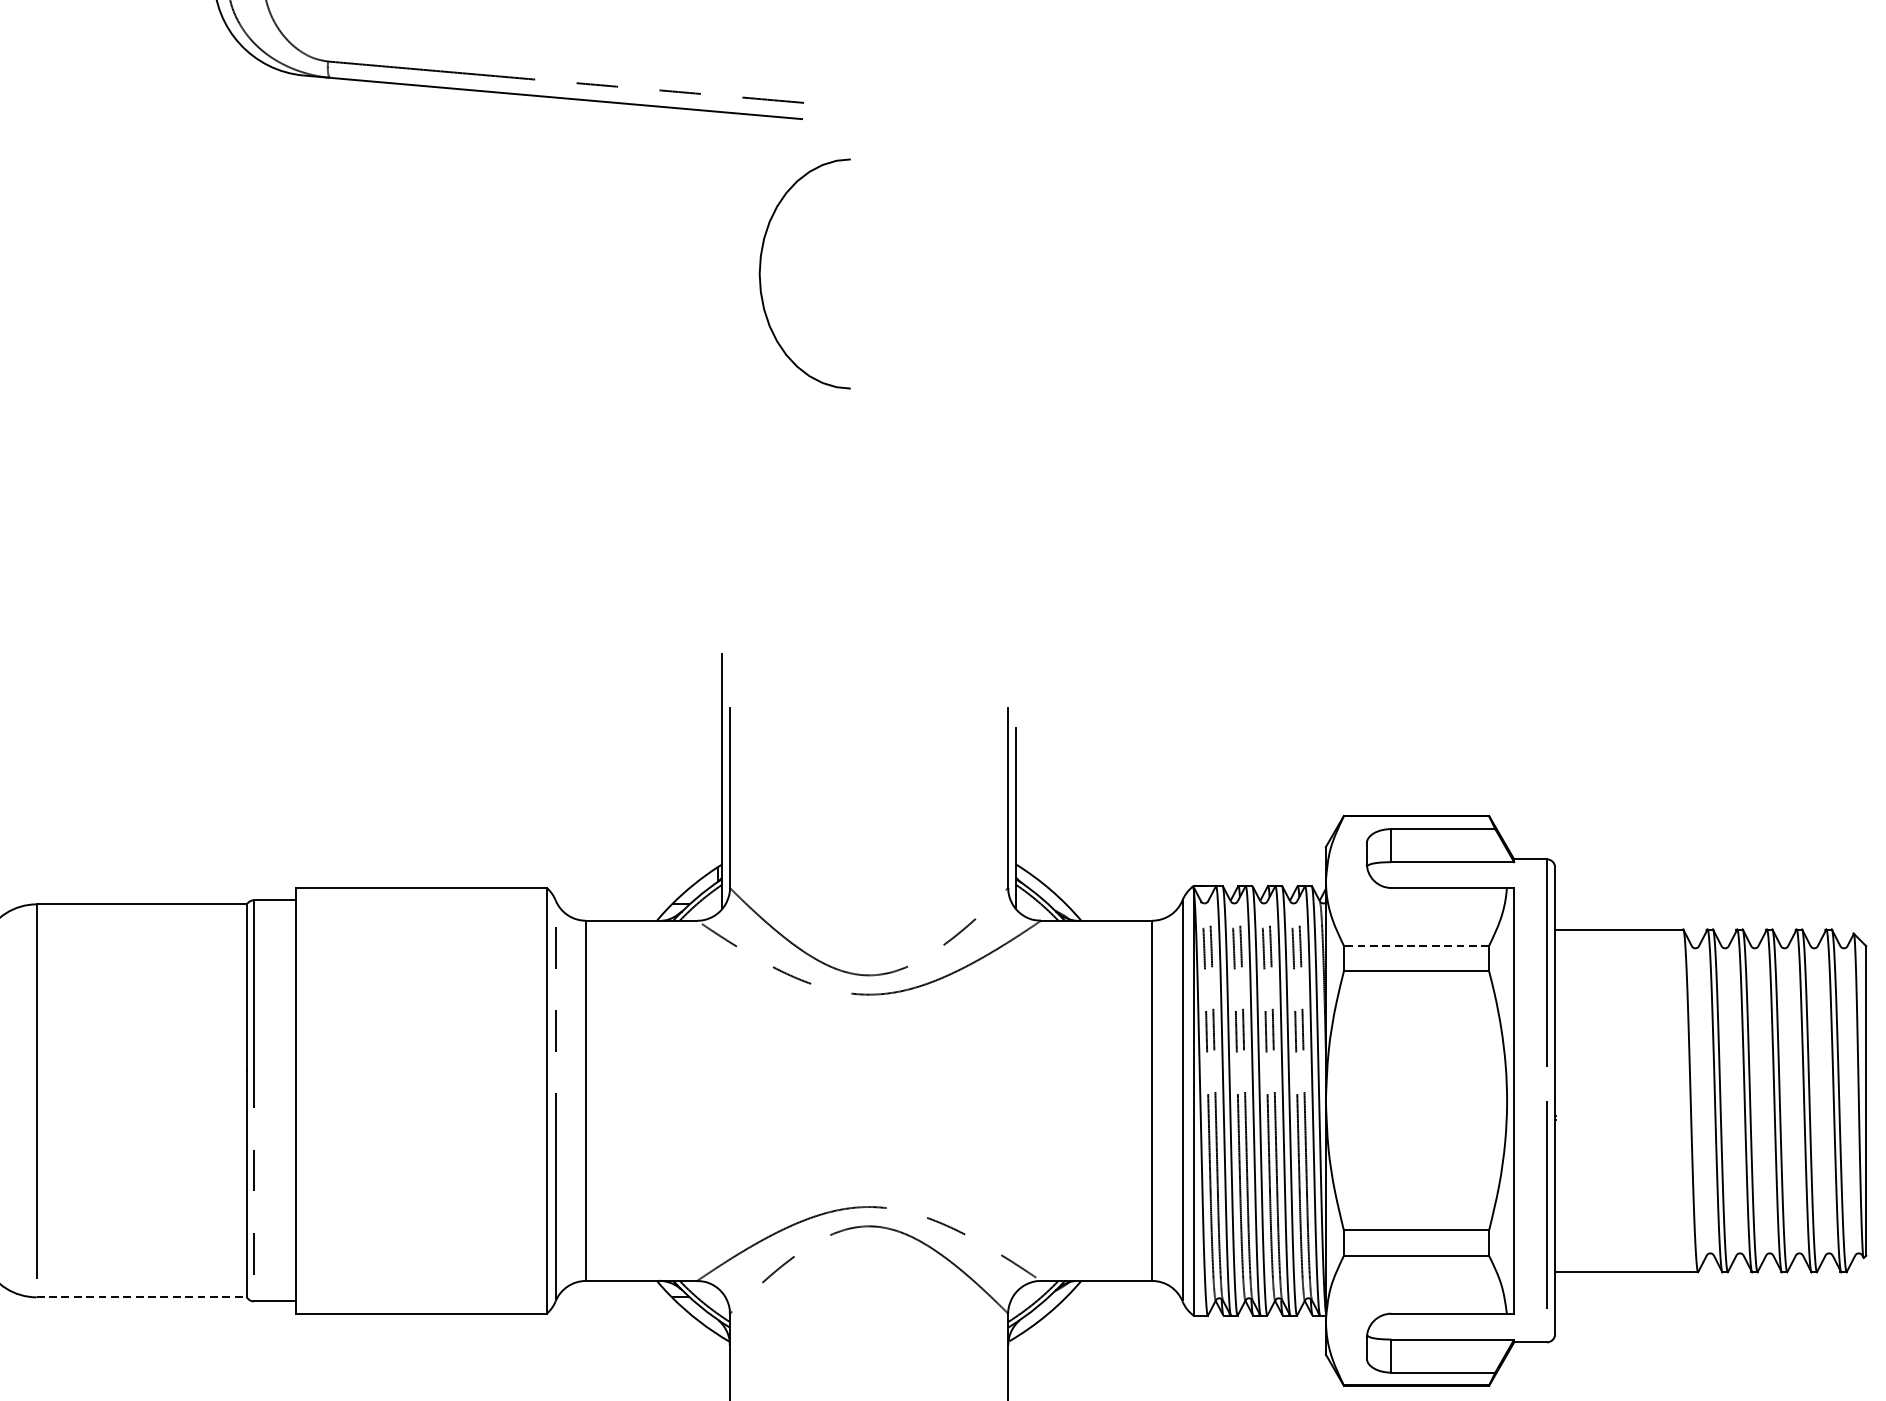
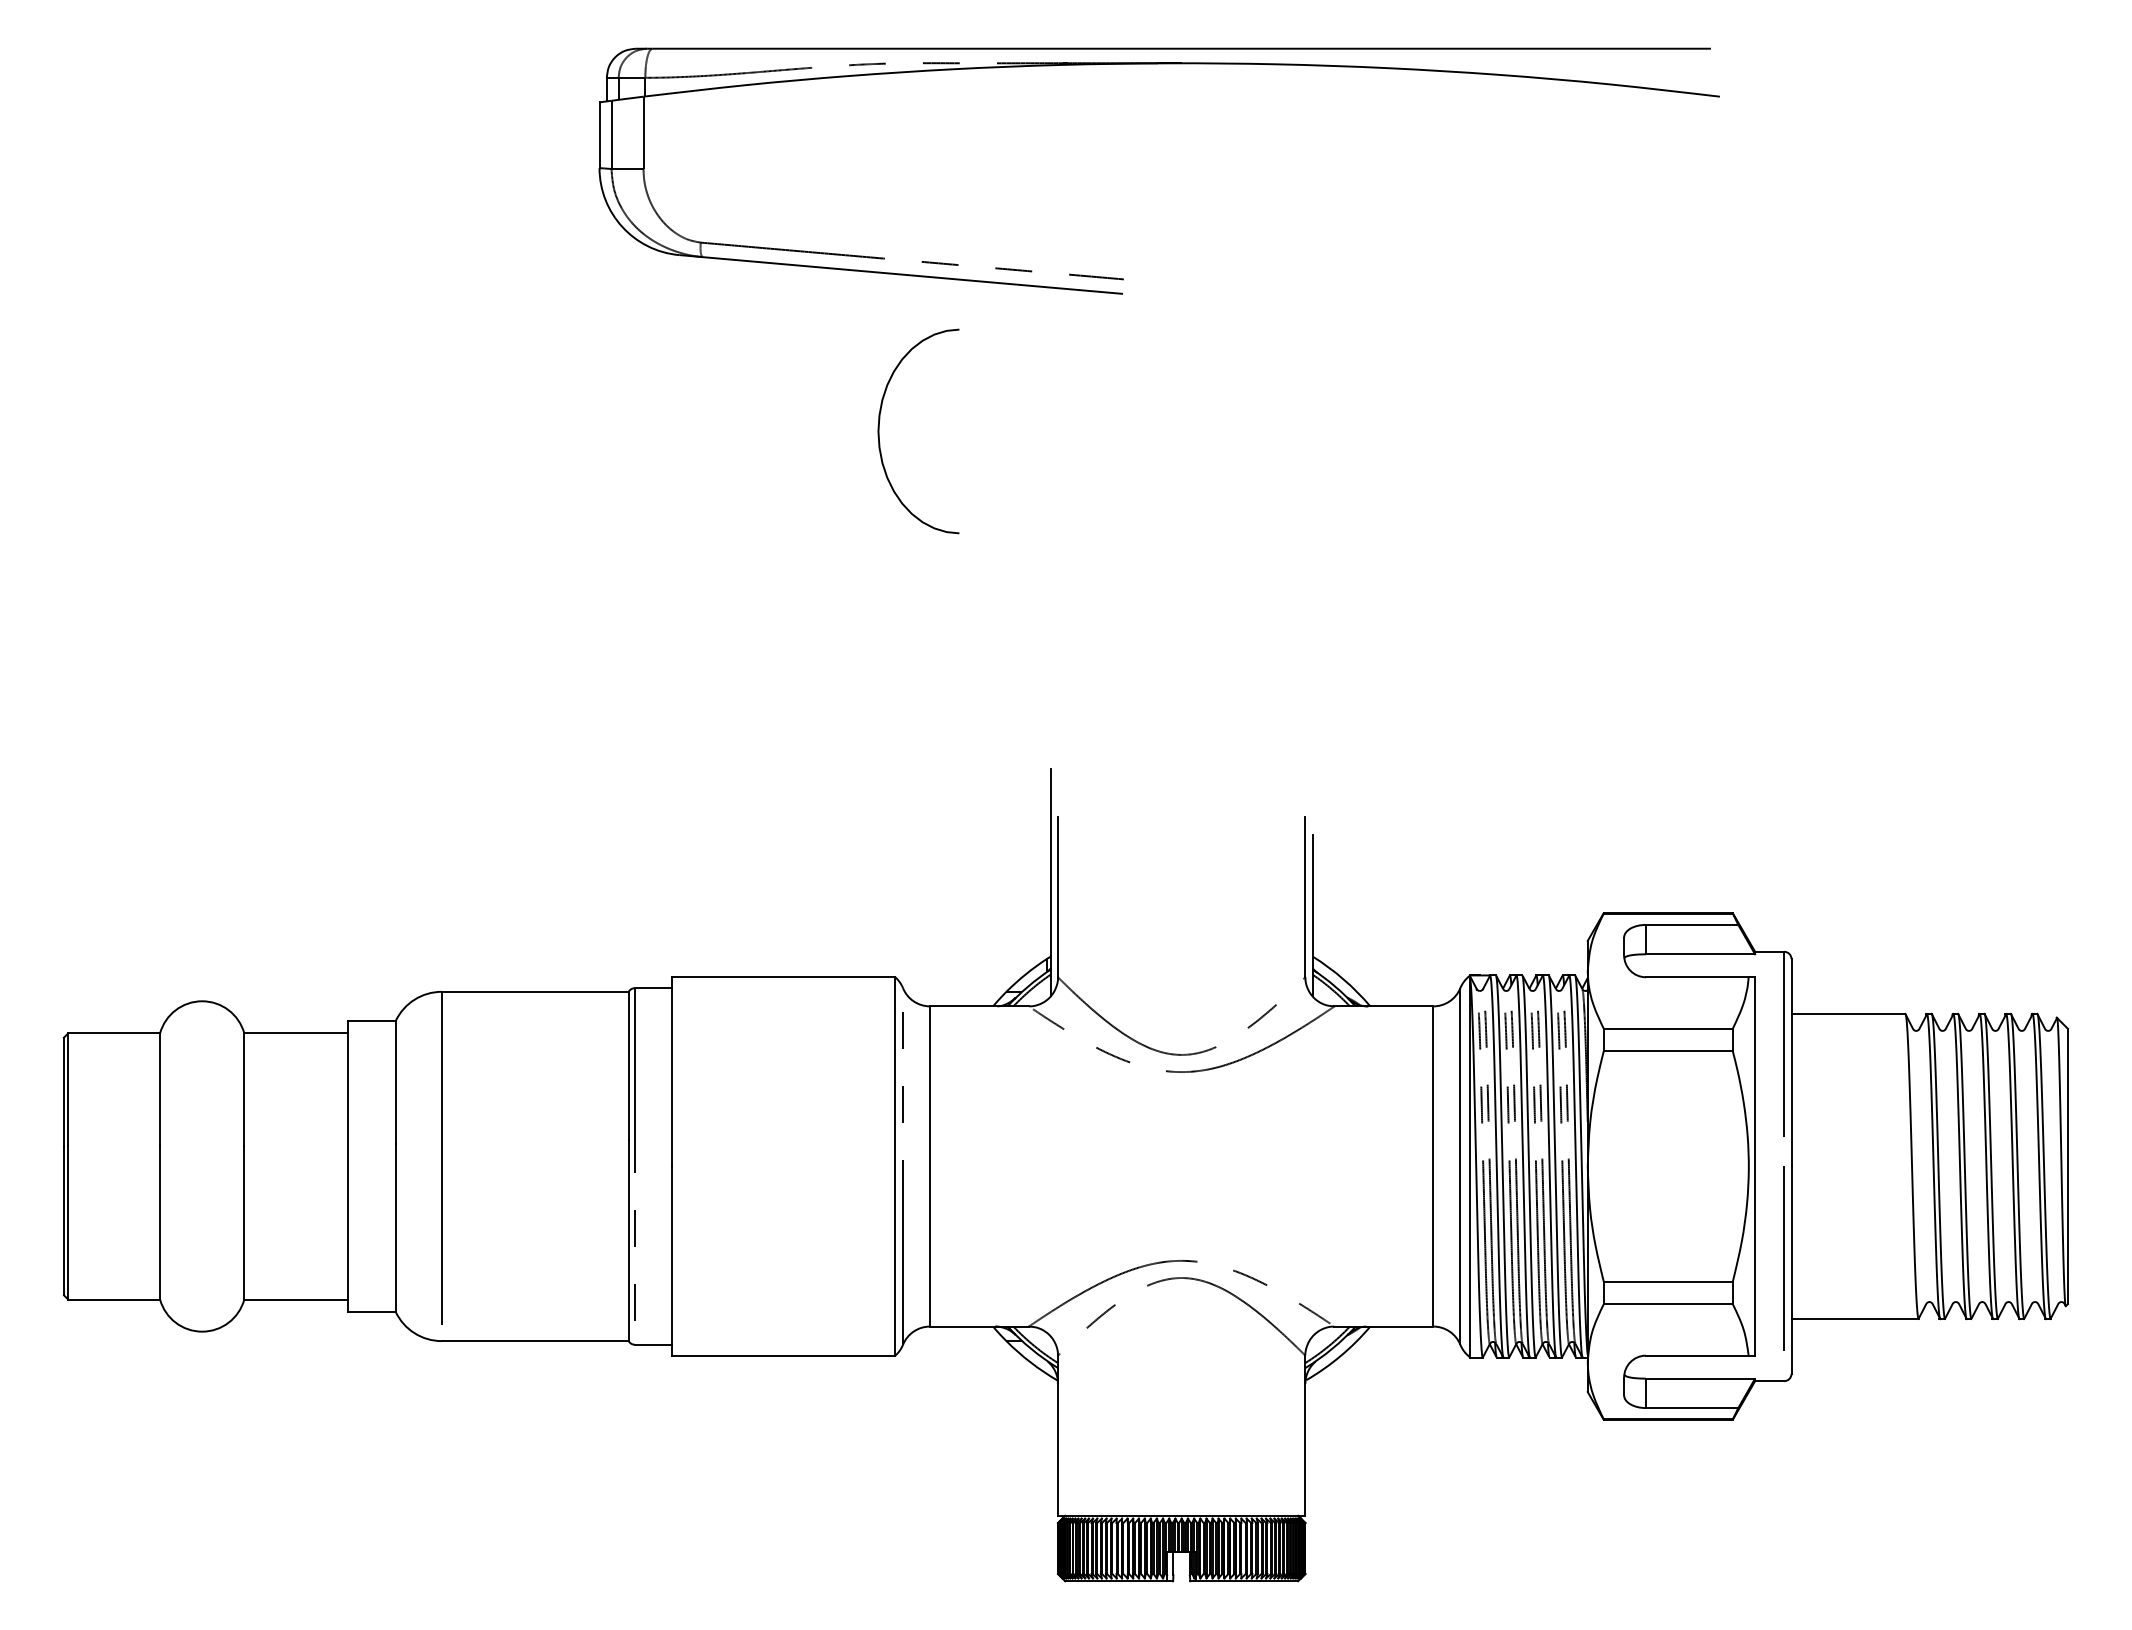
curve: (760, 274) -> (879, 431), moved
line: (1416, 945) -> (1668, 1028), dashed -> solid
line: (142, 1297) -> (535, 1341), dashed -> solid

